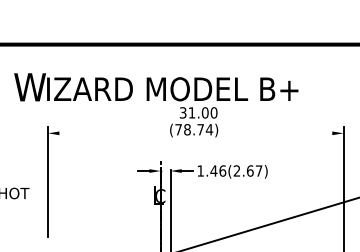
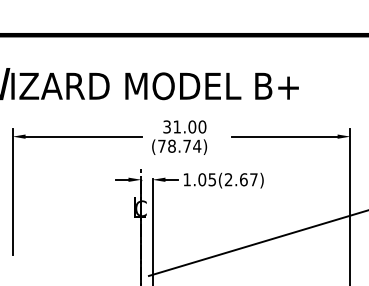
text: (194, 122) -> (180, 137), moved
line: (110, 133) -> (83, 136), added
line: (285, 133) -> (284, 136), added
text: (218, 170) -> (207, 179), 1.46(2.67) -> 1.05(2.67)

